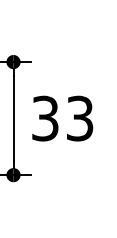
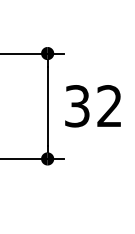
text: (79, 118) -> (109, 106), 33 -> 32

